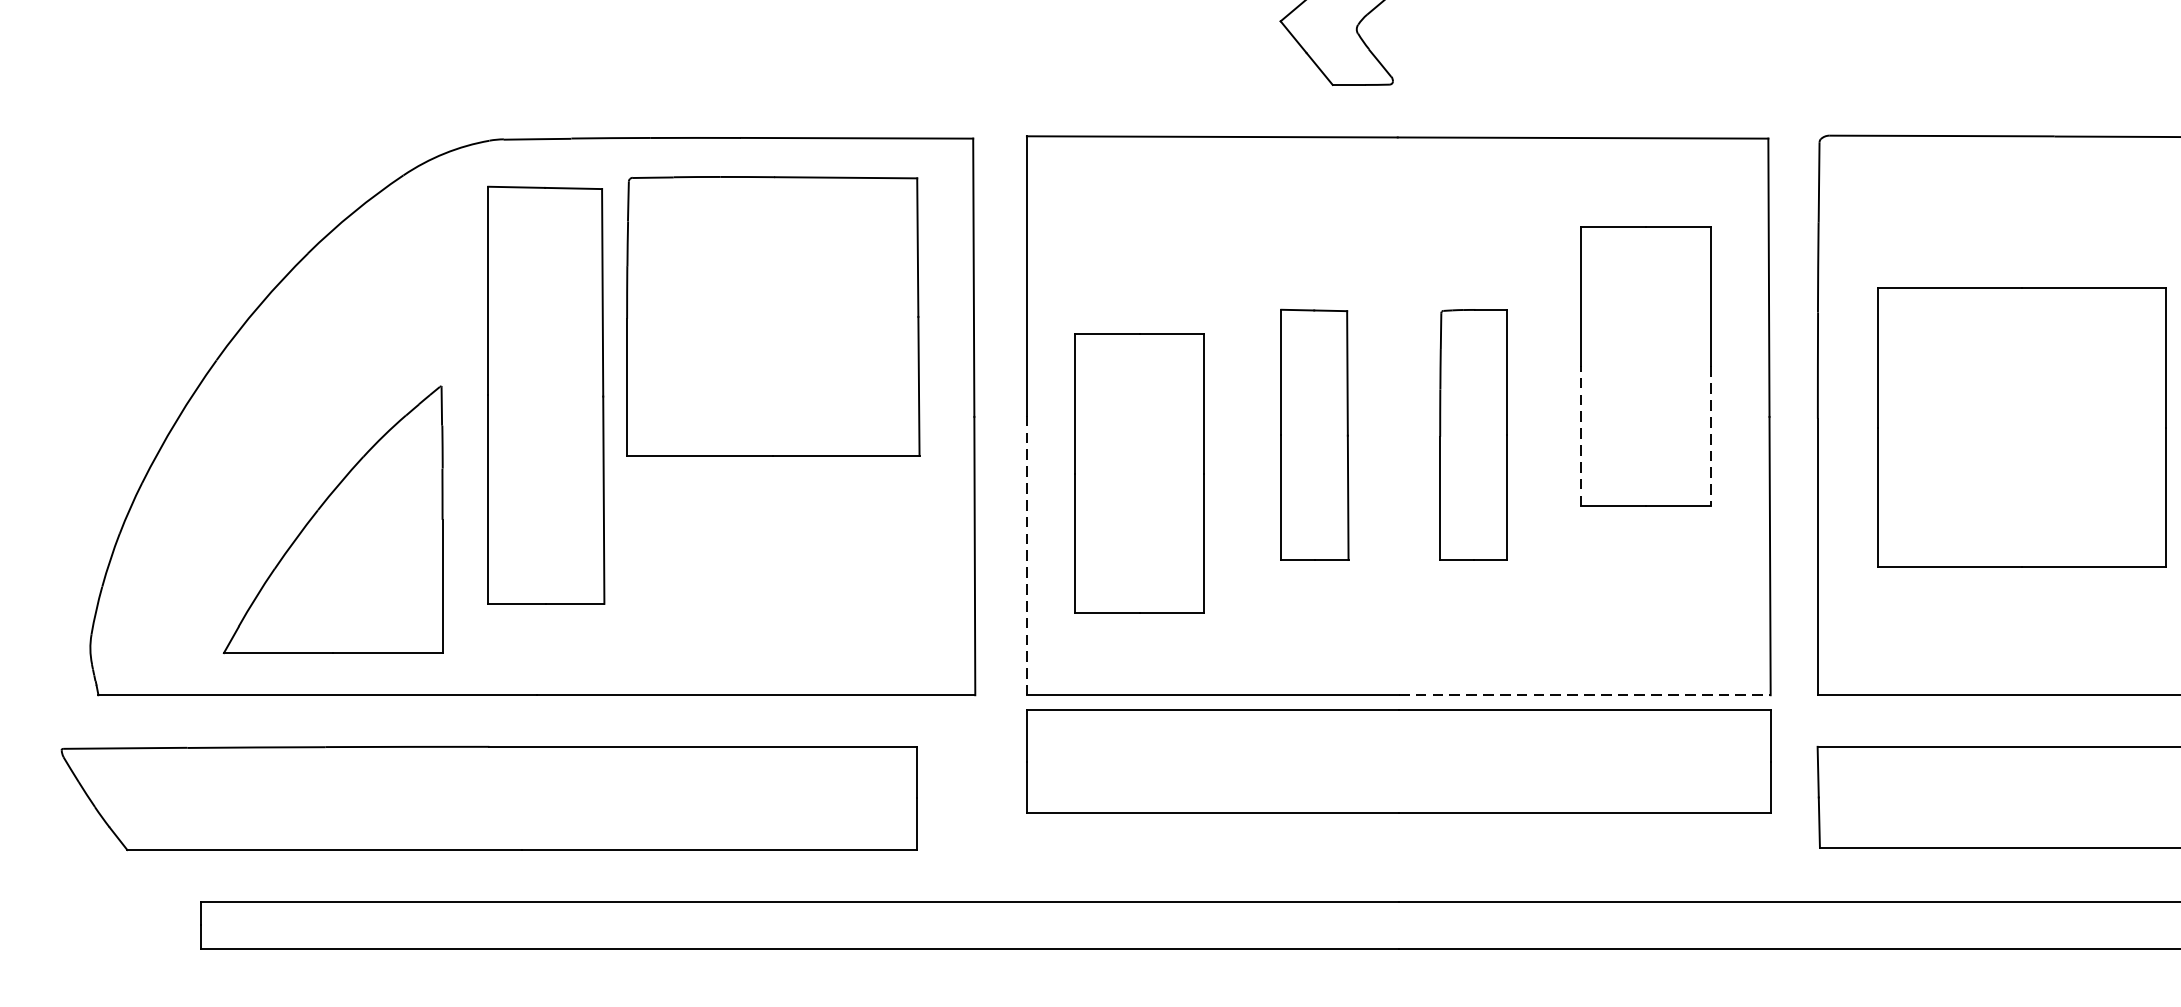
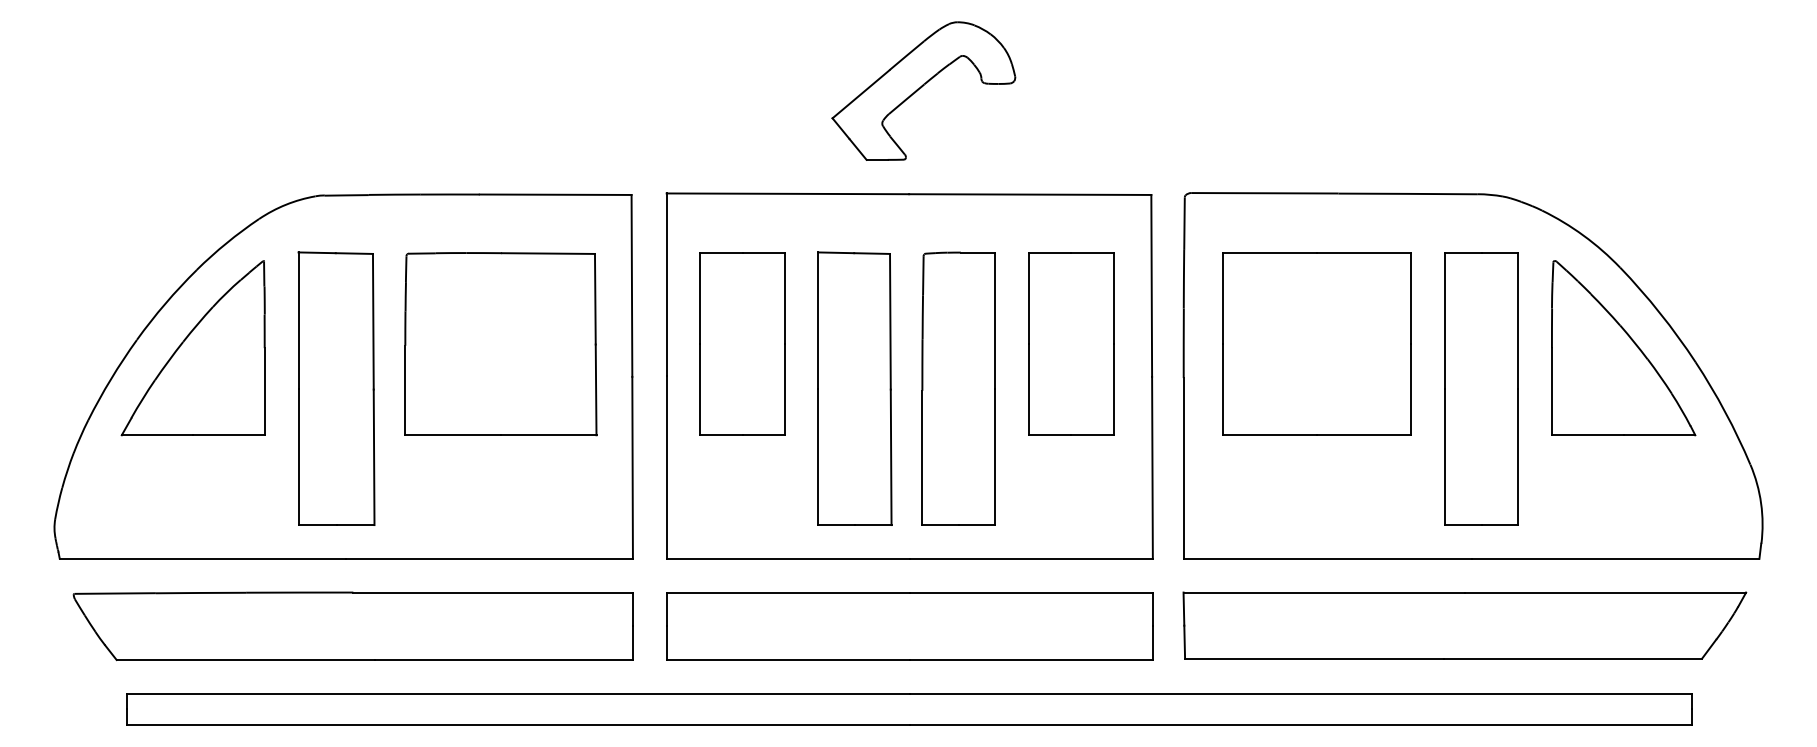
part: (772, 316) -> (500, 344), moved
part: (546, 394) -> (336, 388), moved
part: (2021, 427) -> (1316, 343), moved
part: (1314, 434) -> (854, 388), size x1.67
part: (1473, 434) -> (958, 388), size x1.67
line: (1581, 436) -> (1029, 389), dashed -> solid
line: (1710, 436) -> (1113, 389), dashed -> solid
part: (1139, 472) -> (742, 343), moved
part: (332, 520) -> (192, 348), moved
line: (1026, 555) -> (666, 467), dashed -> solid
line: (1585, 694) -> (1031, 558), dashed -> solid
part: (1398, 762) -> (909, 626), moved
part: (488, 798) -> (352, 626), moved

